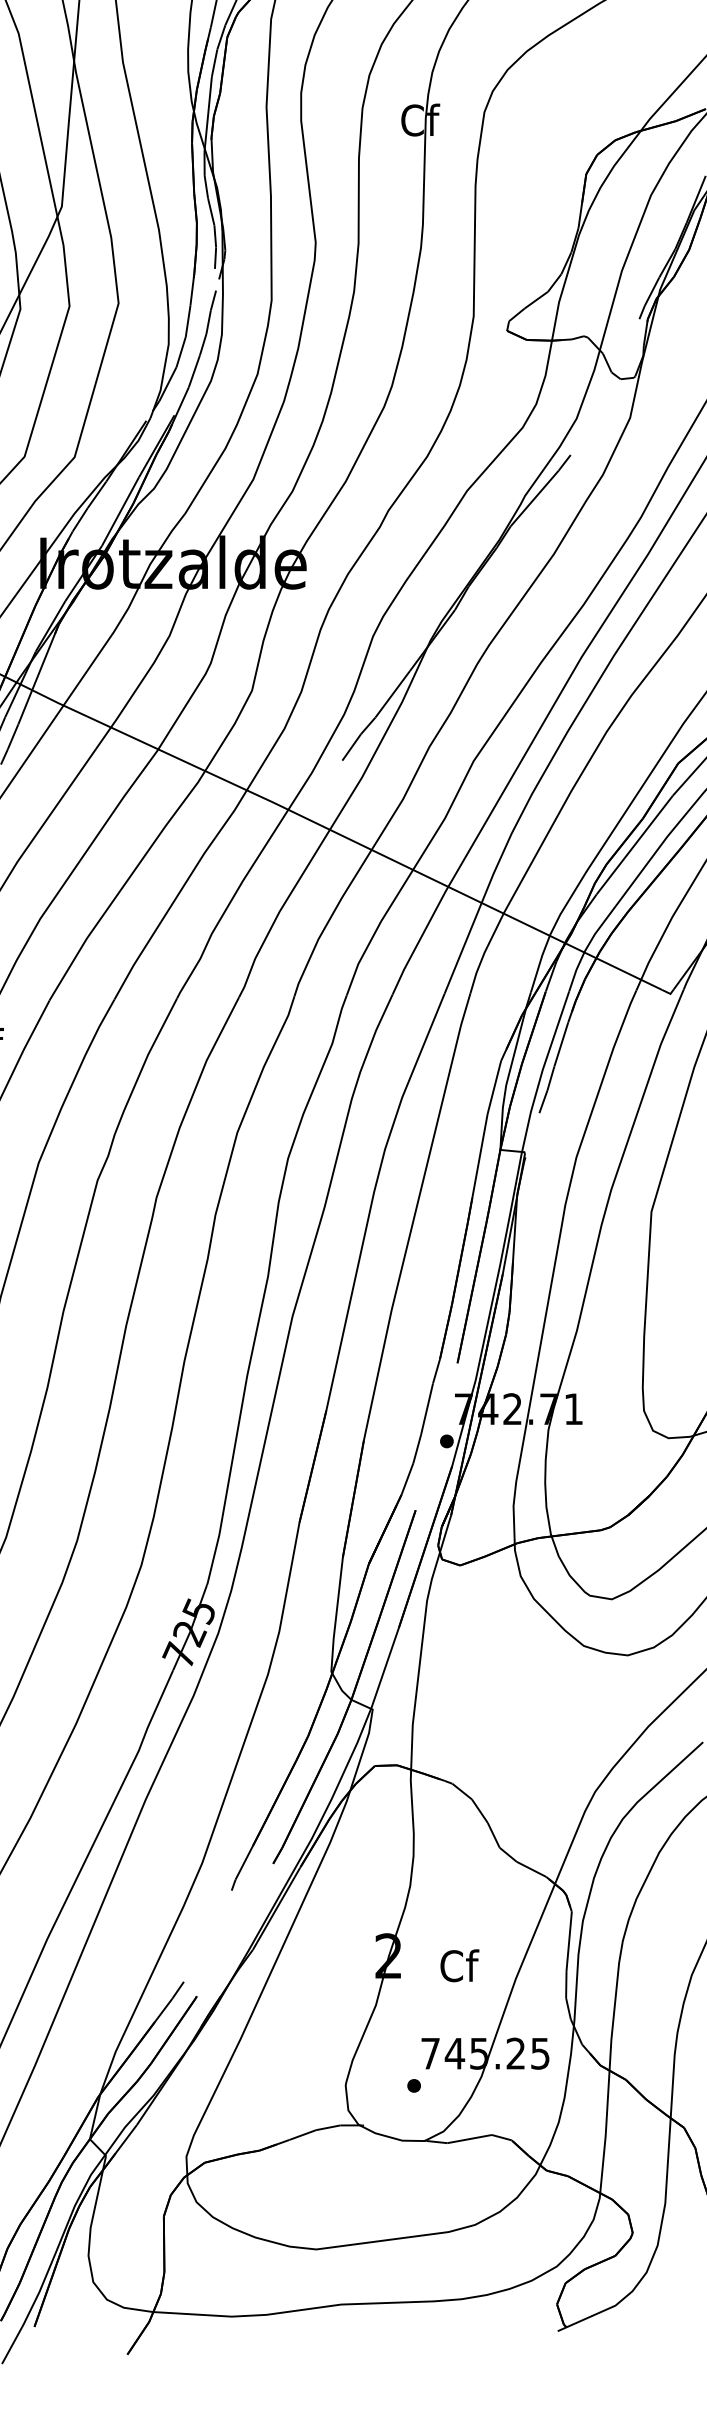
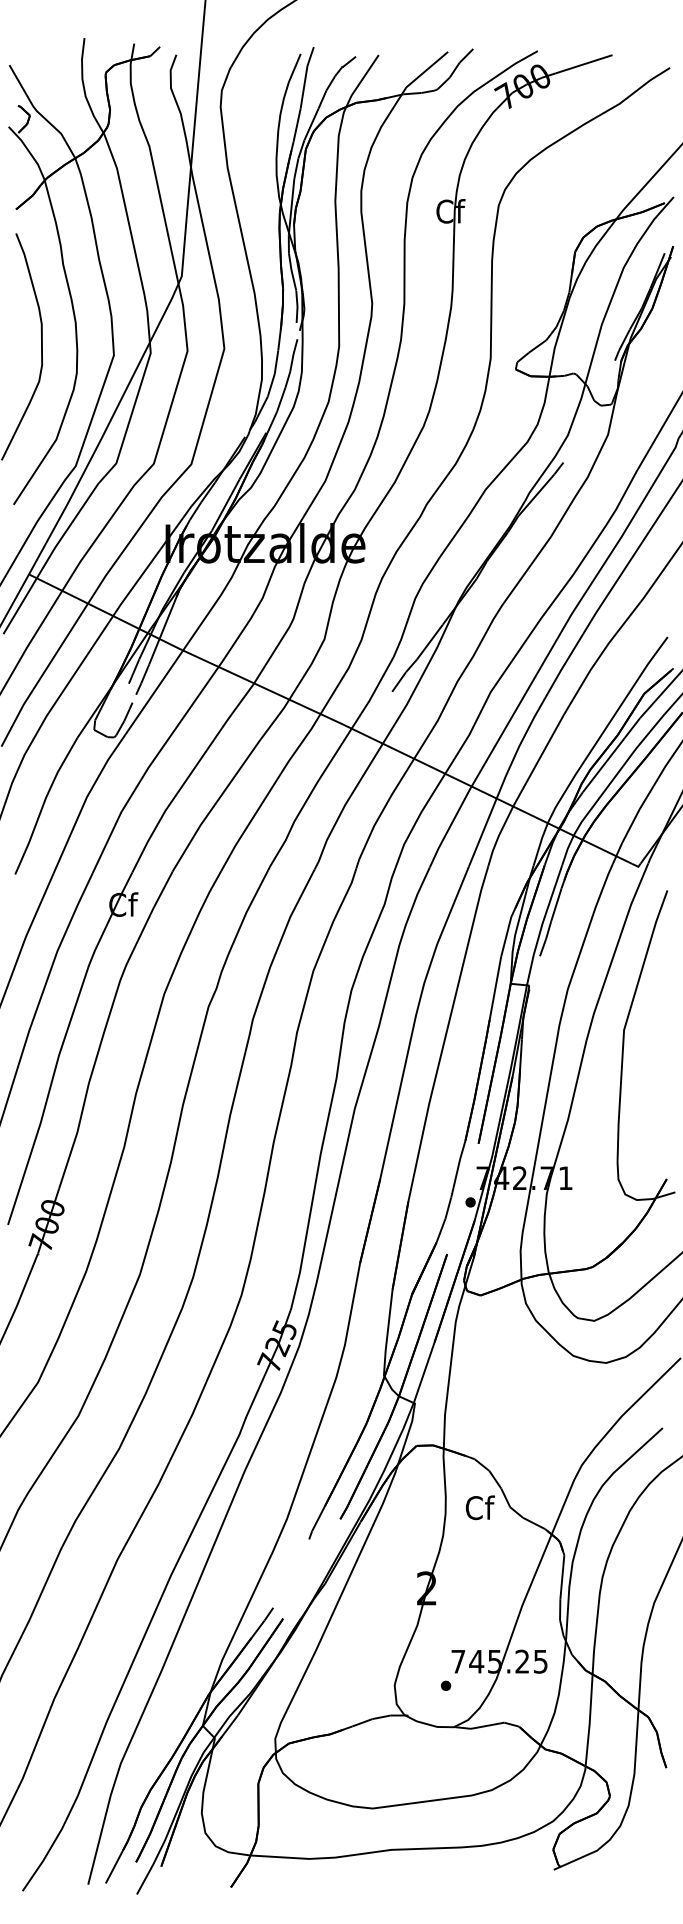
text: (458, 1965) -> (479, 1507), moved

